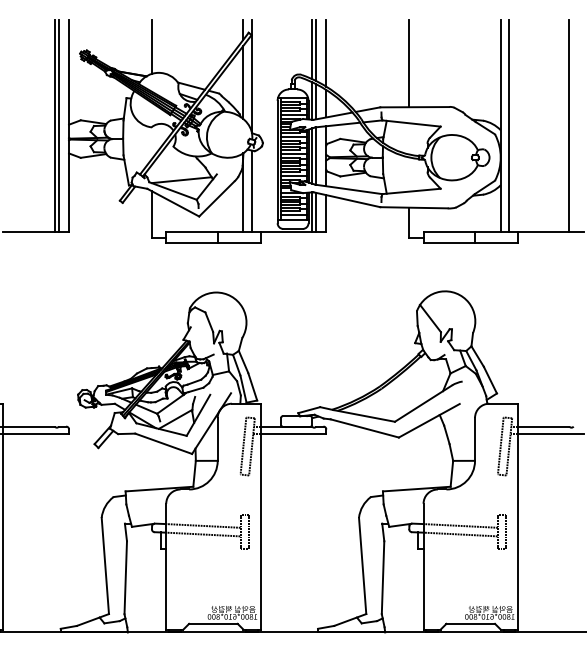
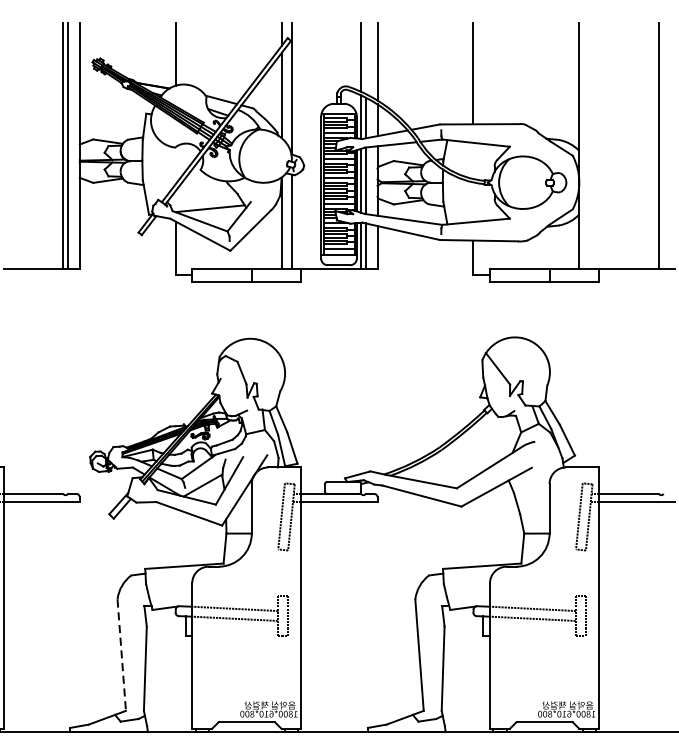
line: (316, 50) -> (366, 58), removed
line: (509, 125) -> (589, 145), removed
line: (105, 566) -> (121, 655), solid -> dashed

